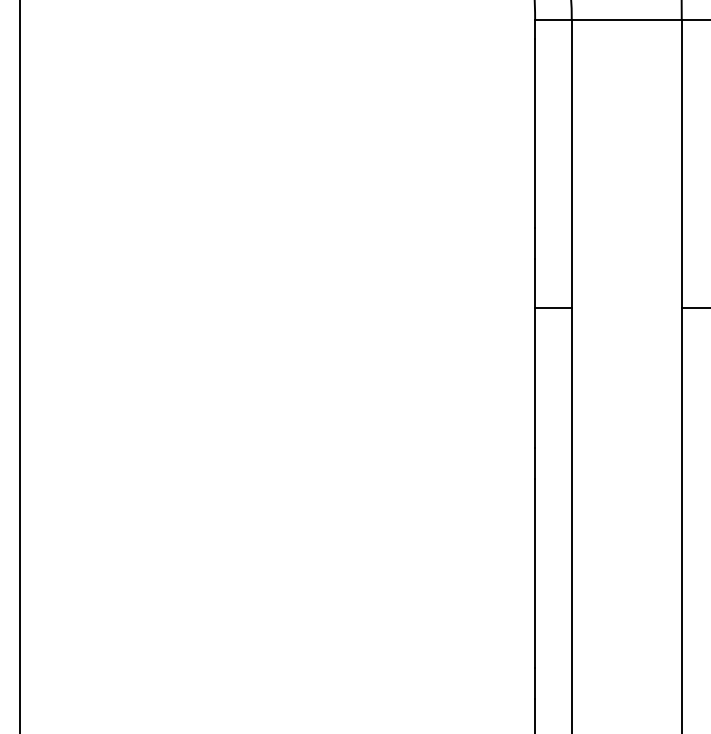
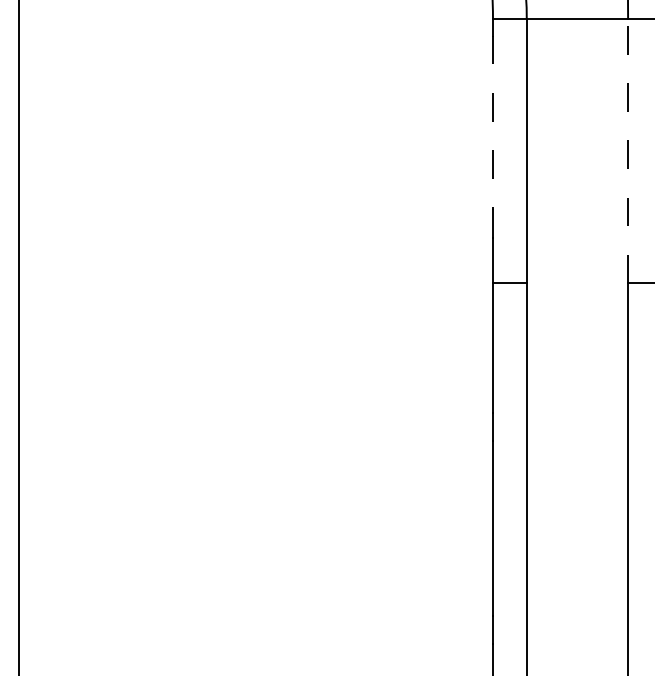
line: (534, 134) -> (492, 123), solid -> dashed
line: (682, 163) -> (628, 150), solid -> dashed

